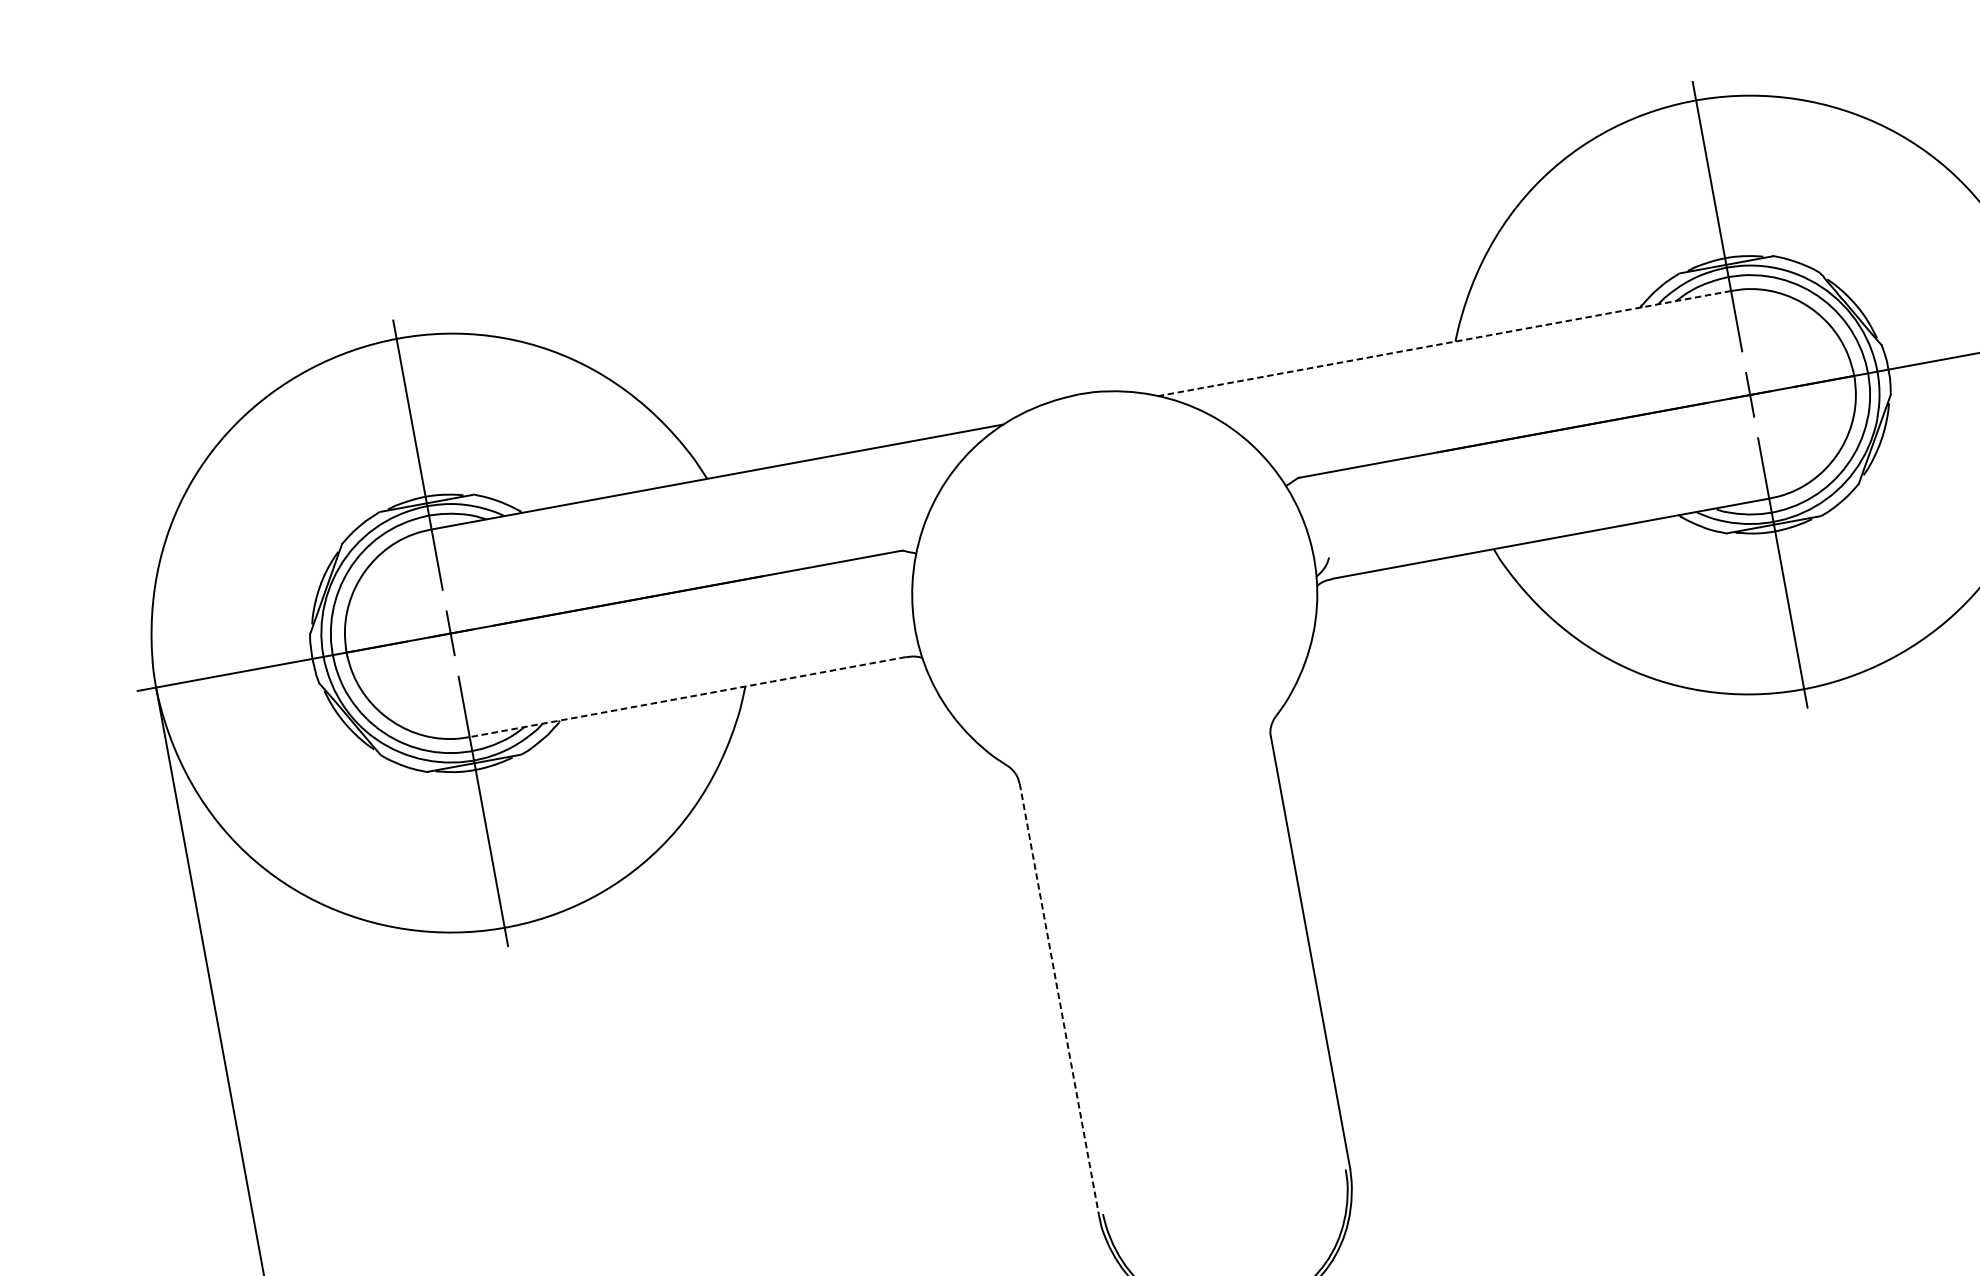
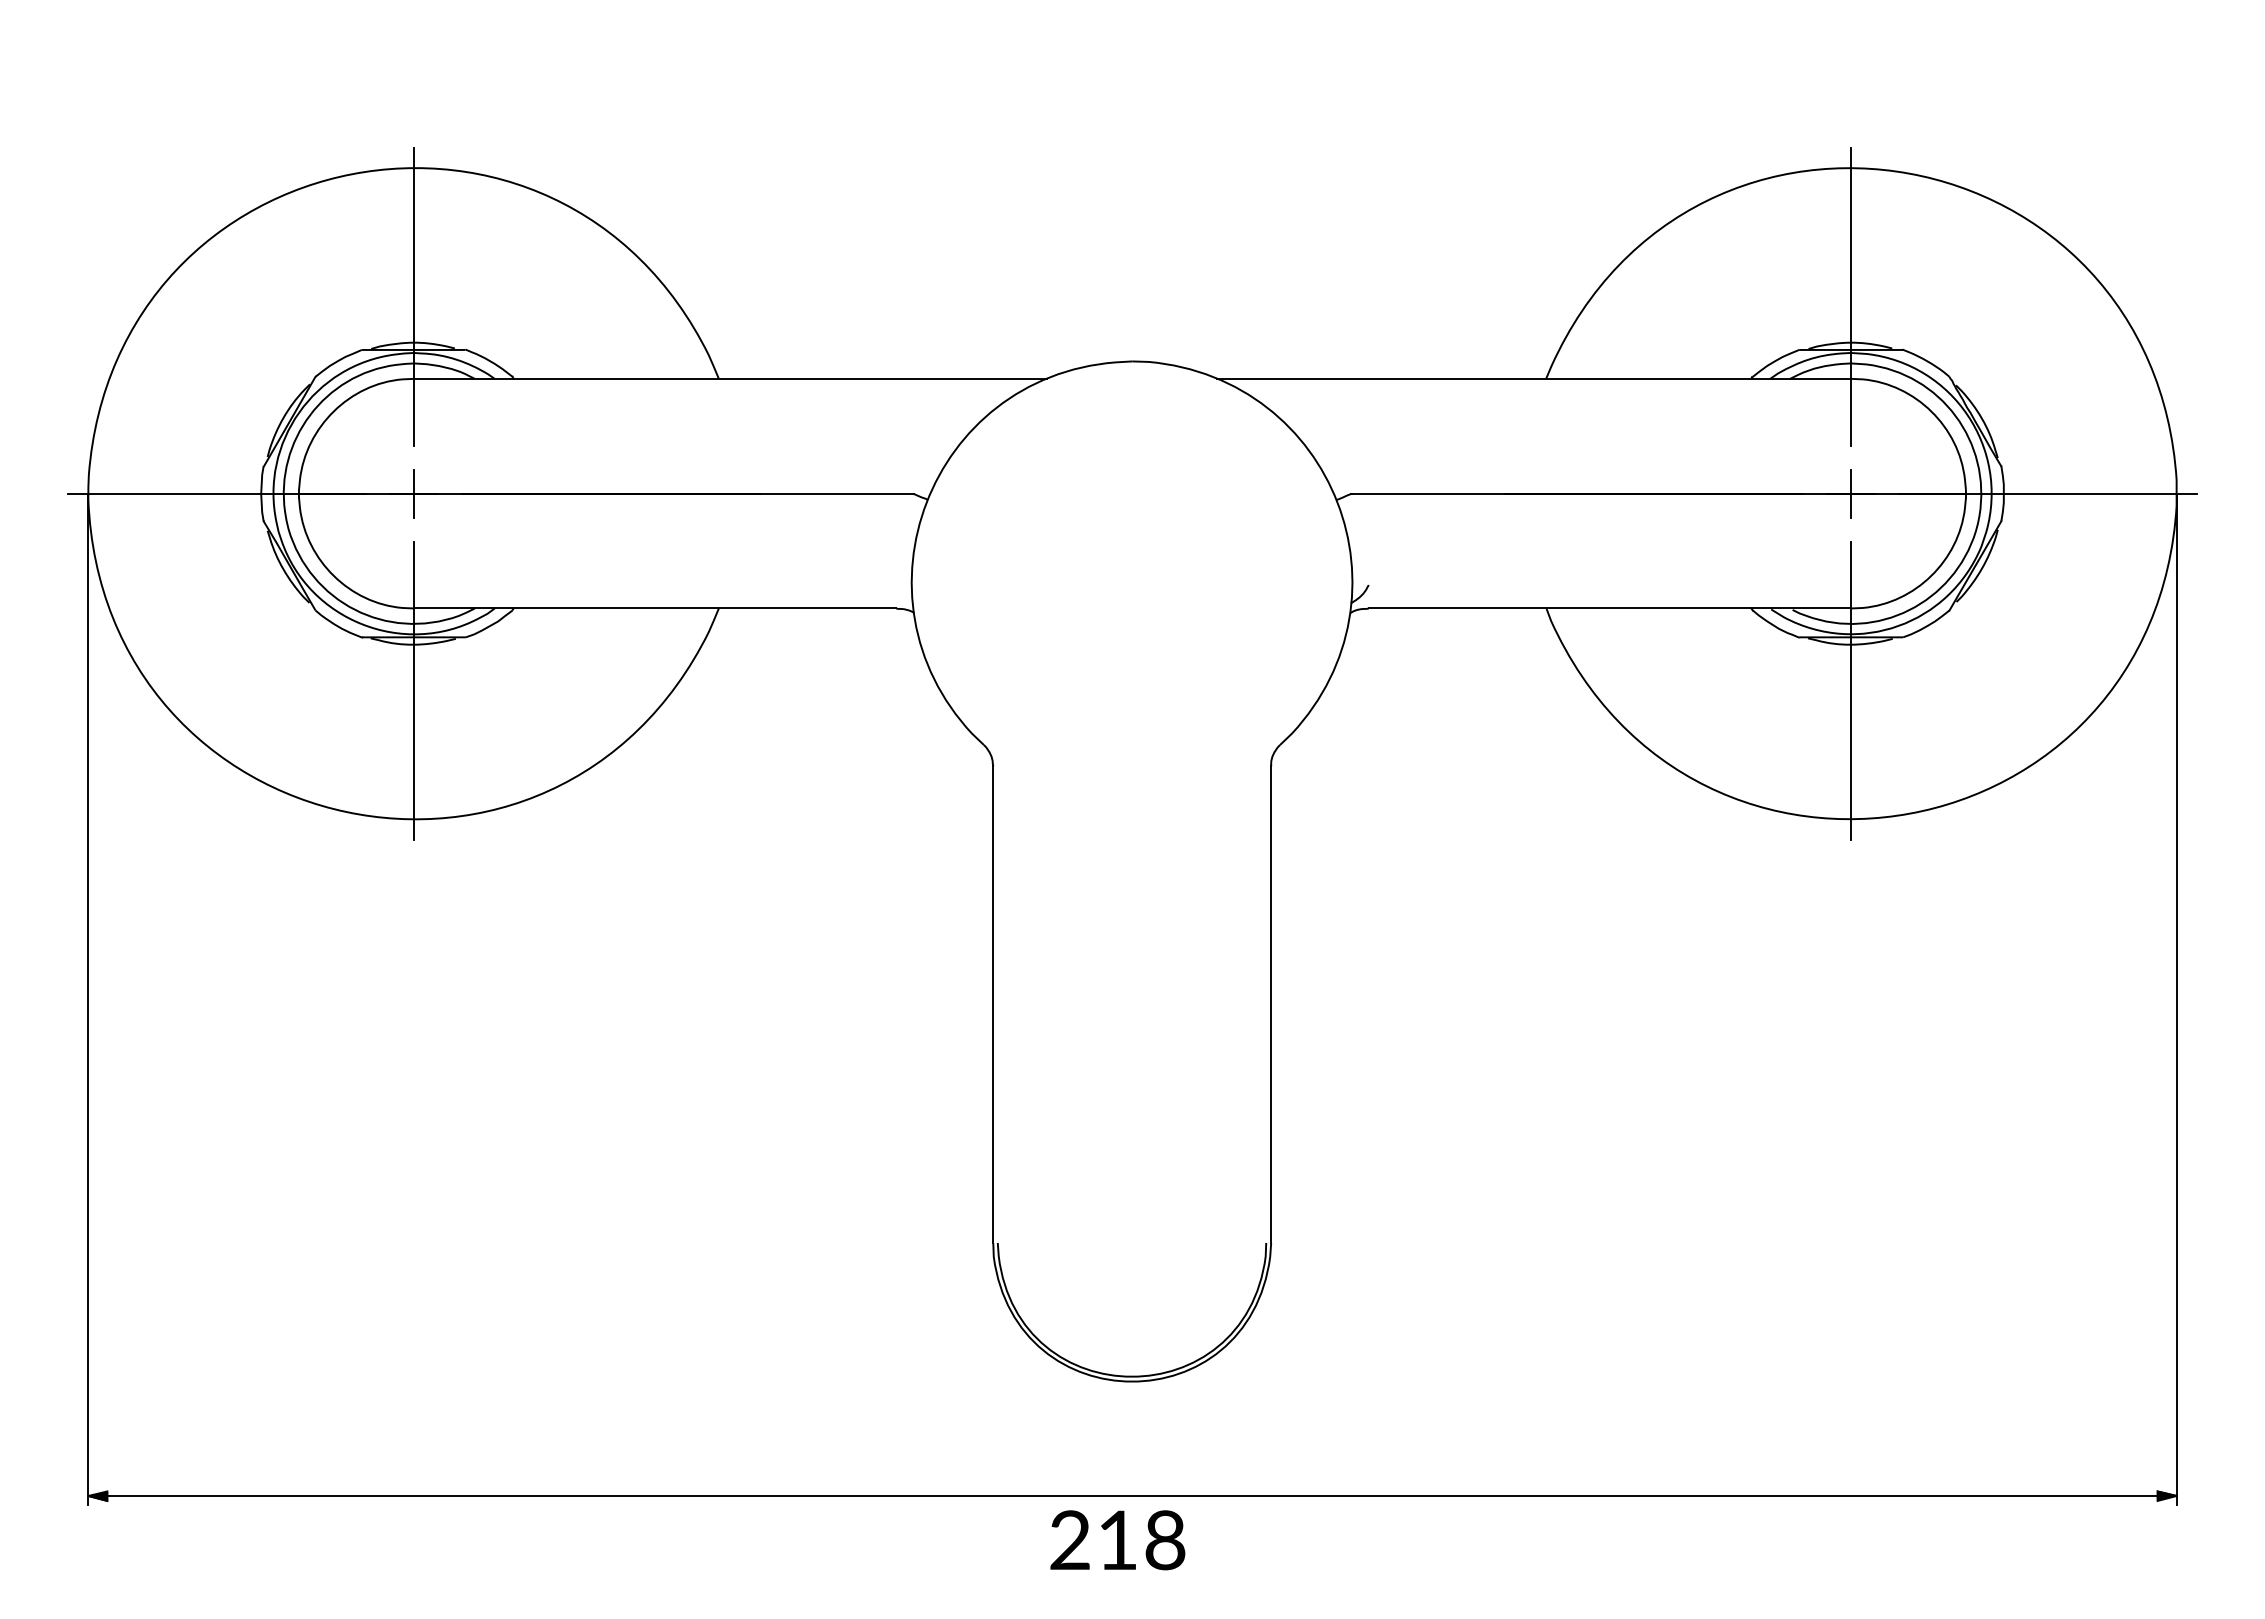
line: (1443, 343) -> (1533, 378), dashed -> solid
line: (687, 697) -> (654, 608), dashed -> solid
line: (1059, 1000) -> (993, 1005), dashed -> solid

